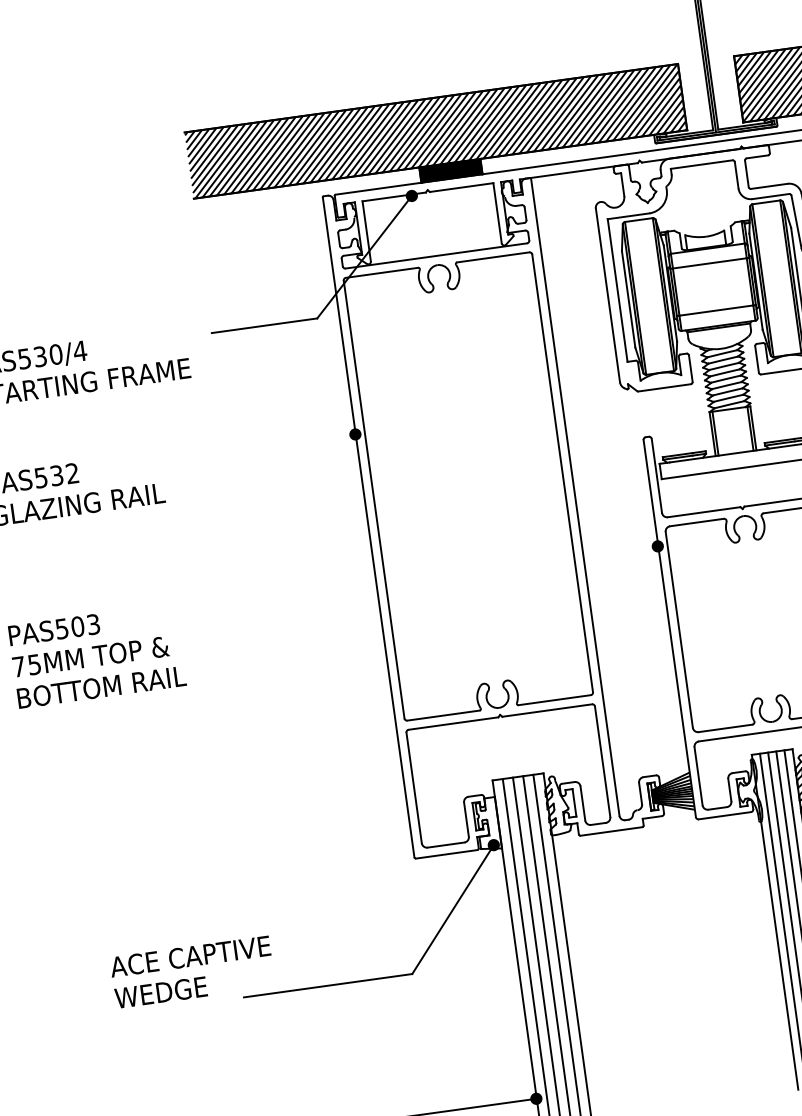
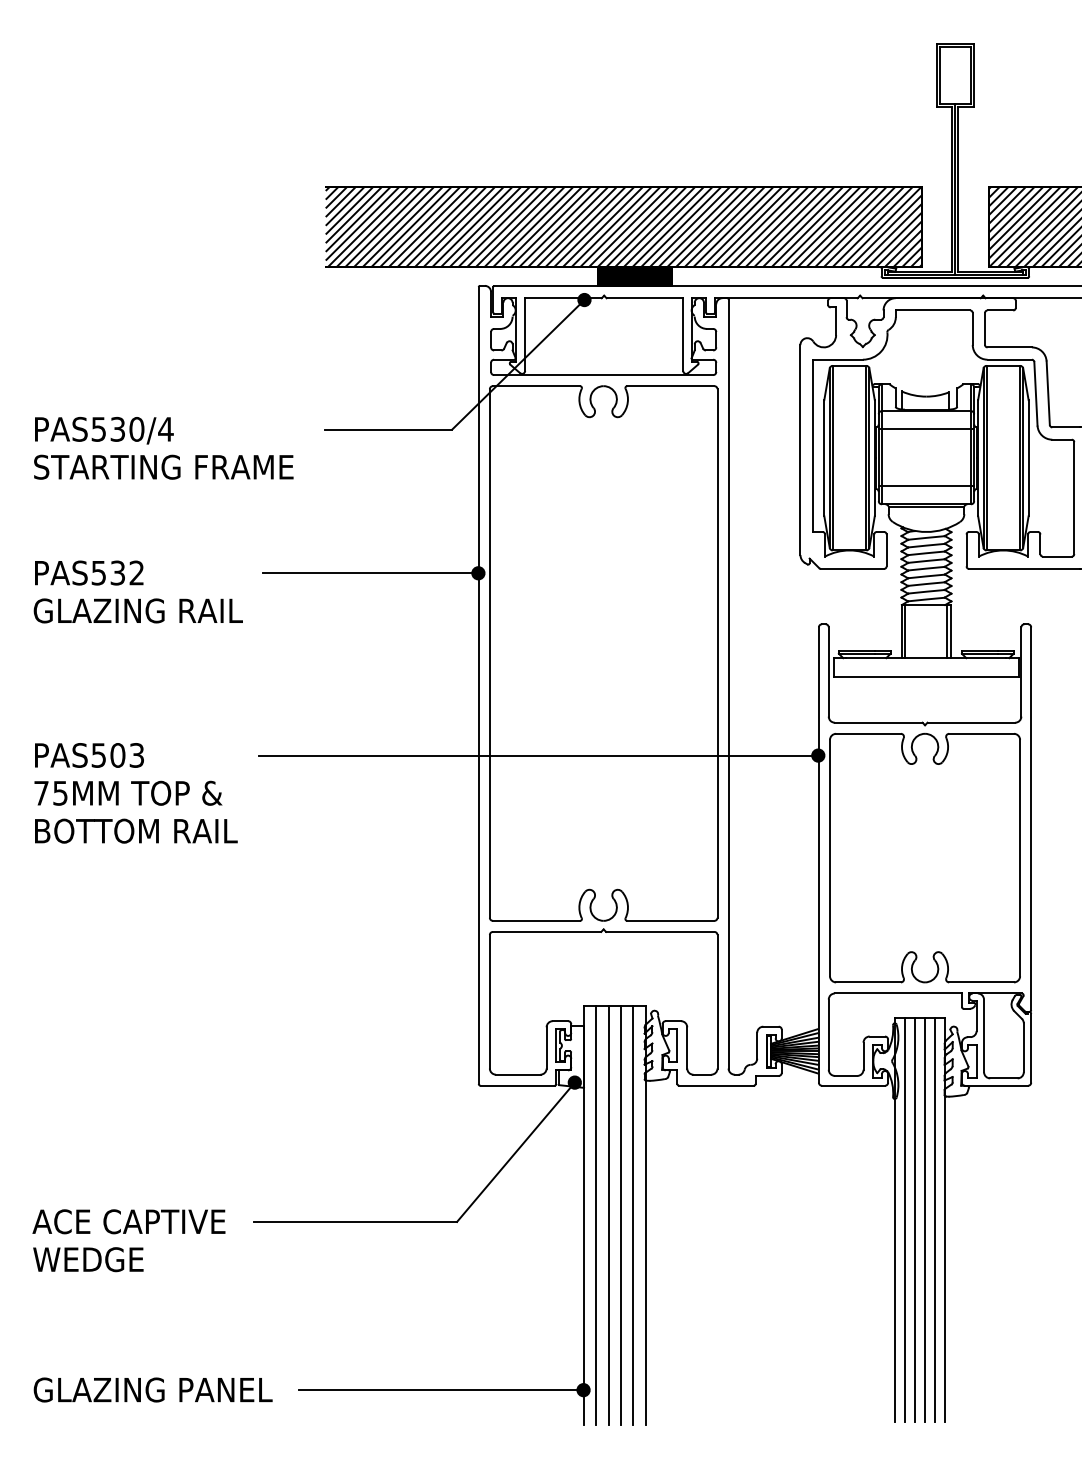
line: (266, 447) -> (370, 573), added
line: (426, 578) -> (538, 755), added
text: (192, 972) -> (128, 1240), moved

